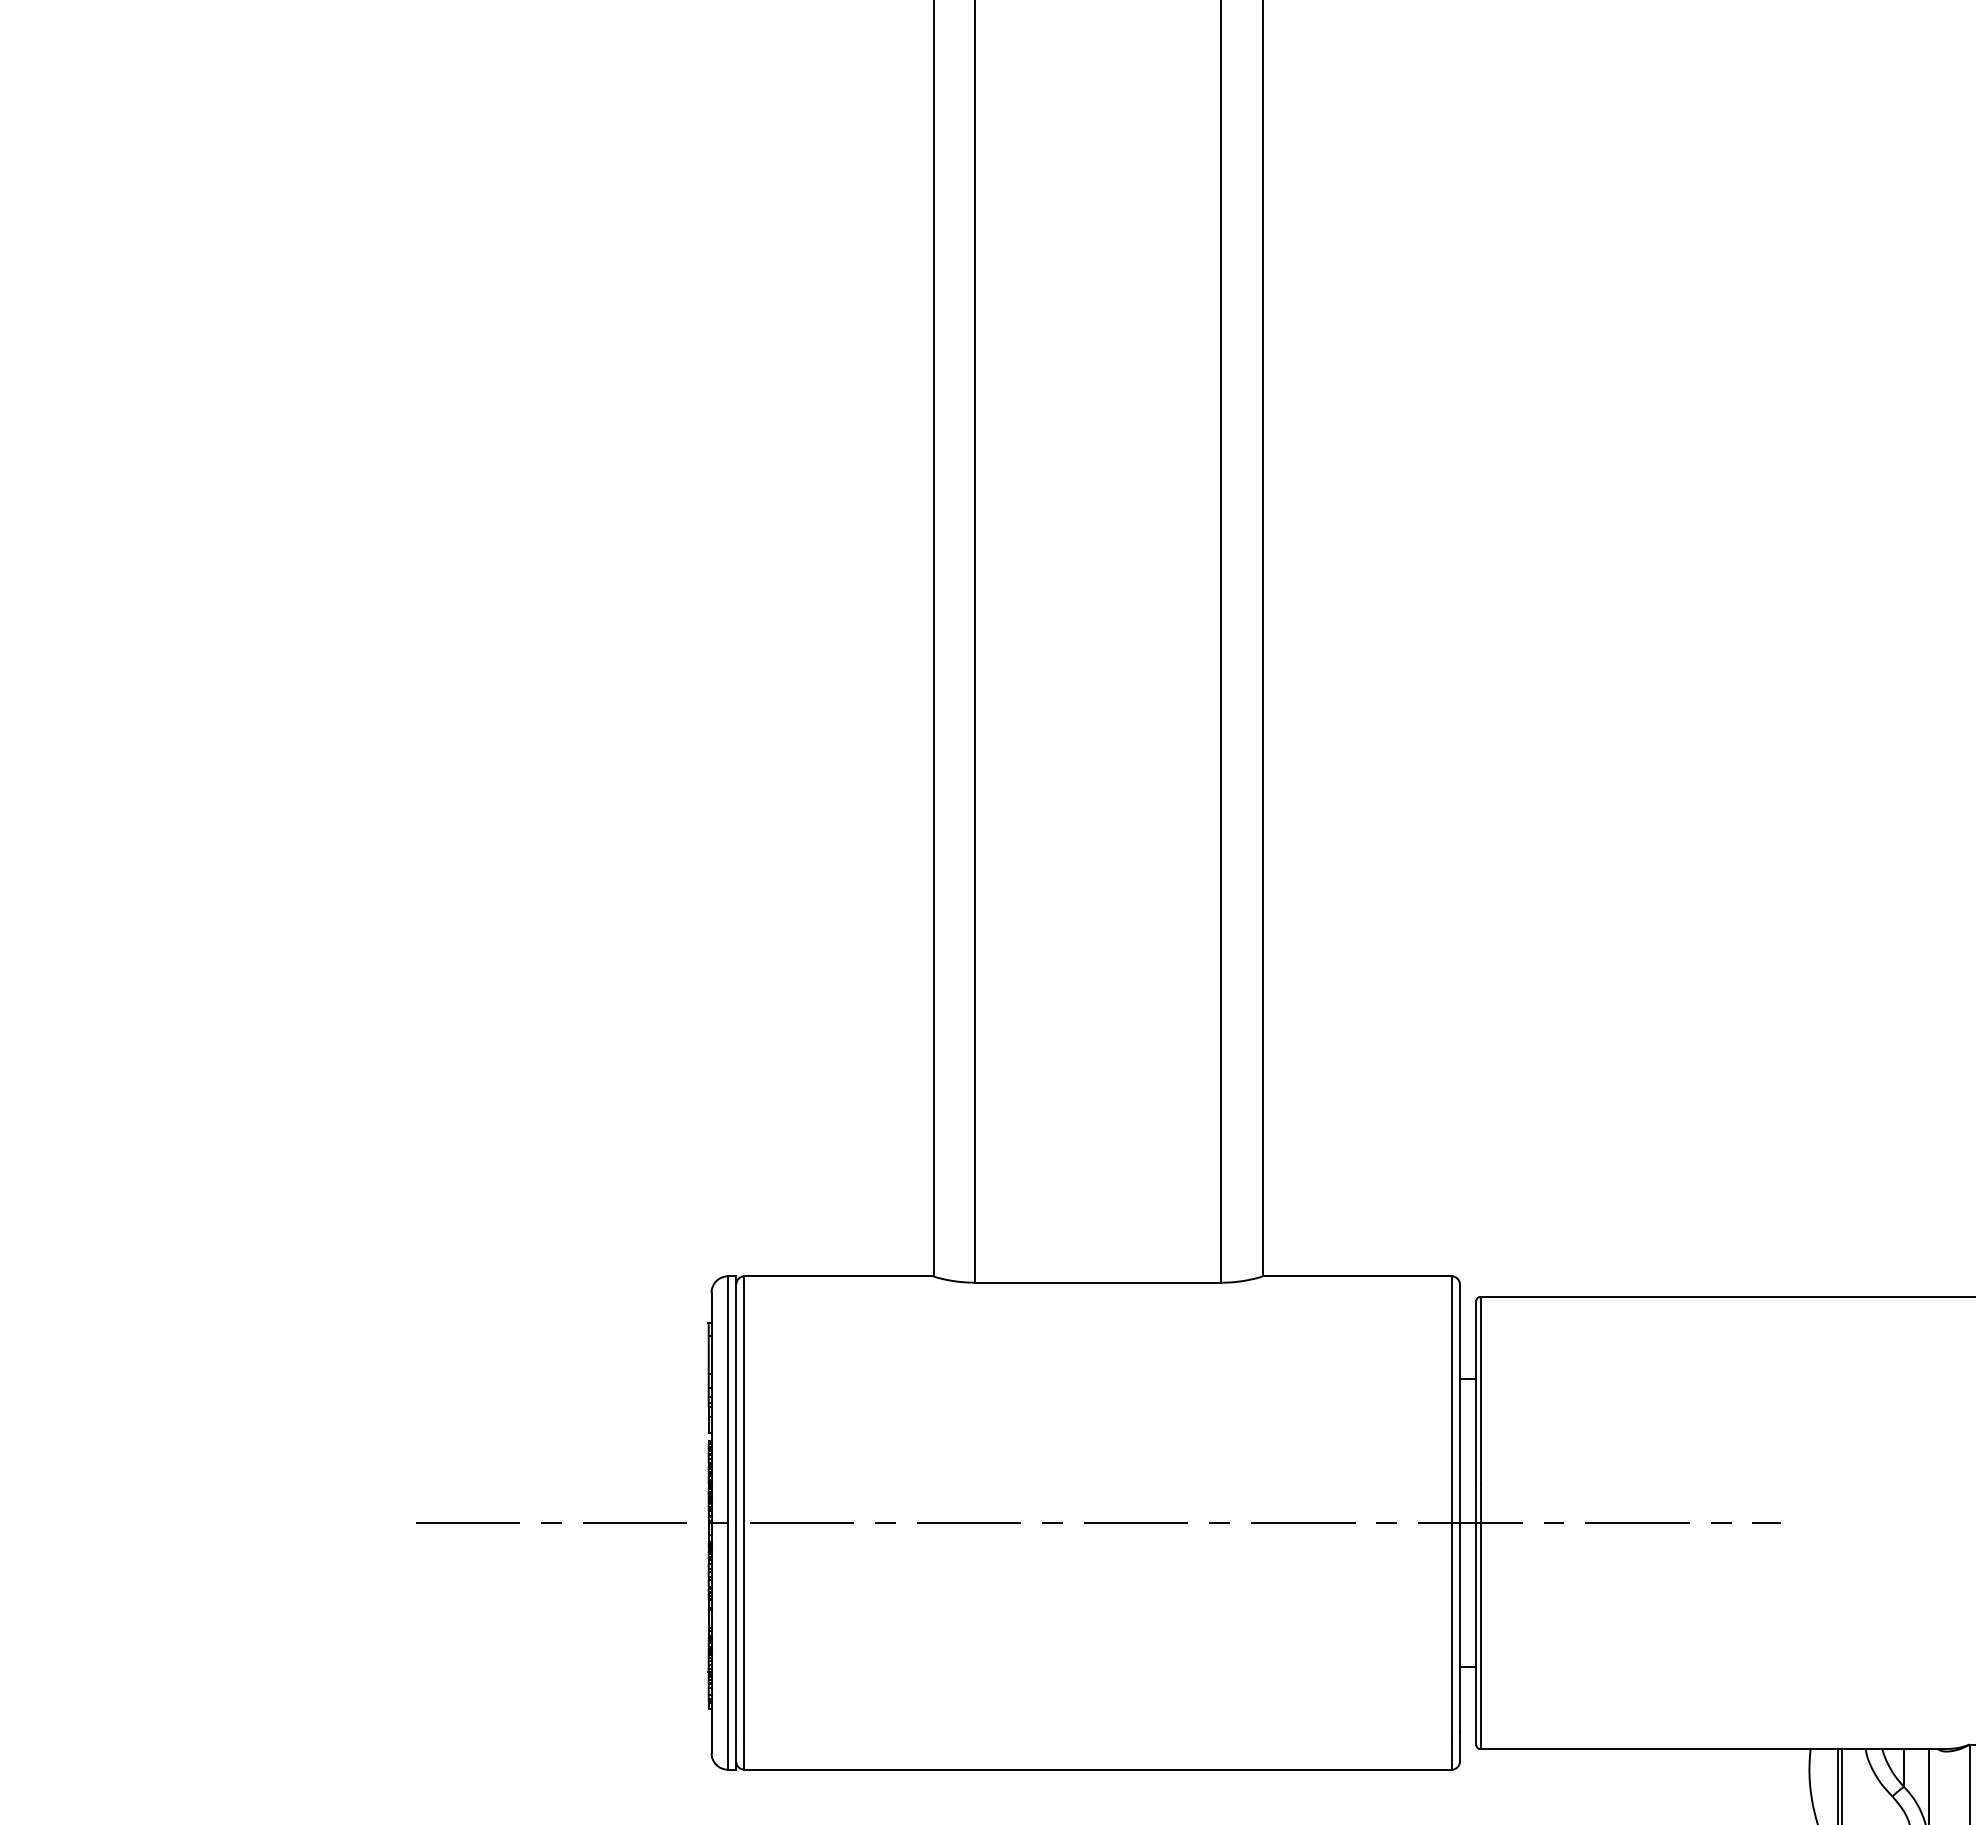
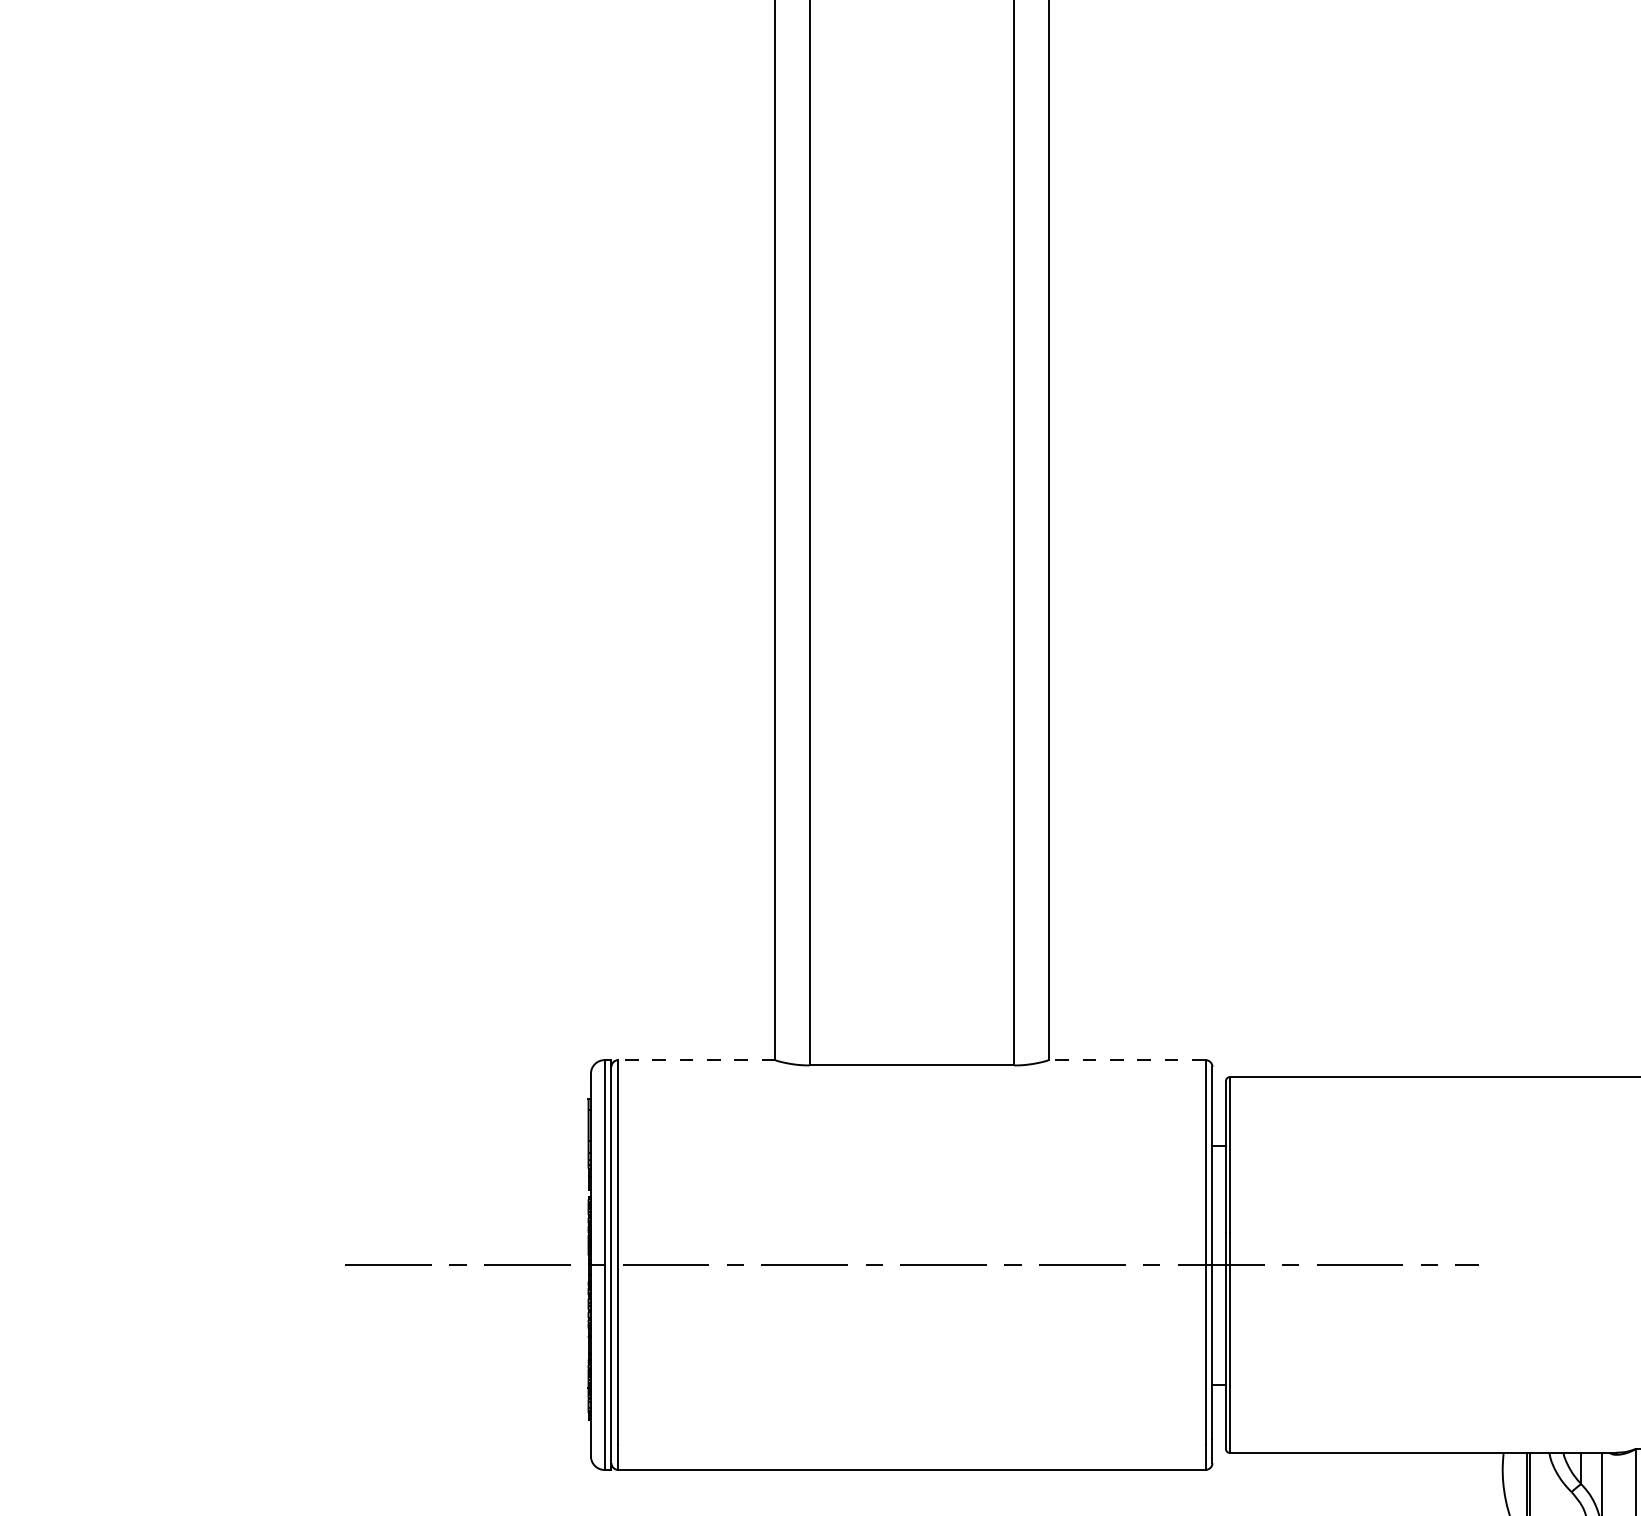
line: (839, 1276) -> (697, 1060), solid -> dashed
line: (1357, 1276) -> (1127, 1060), solid -> dashed

